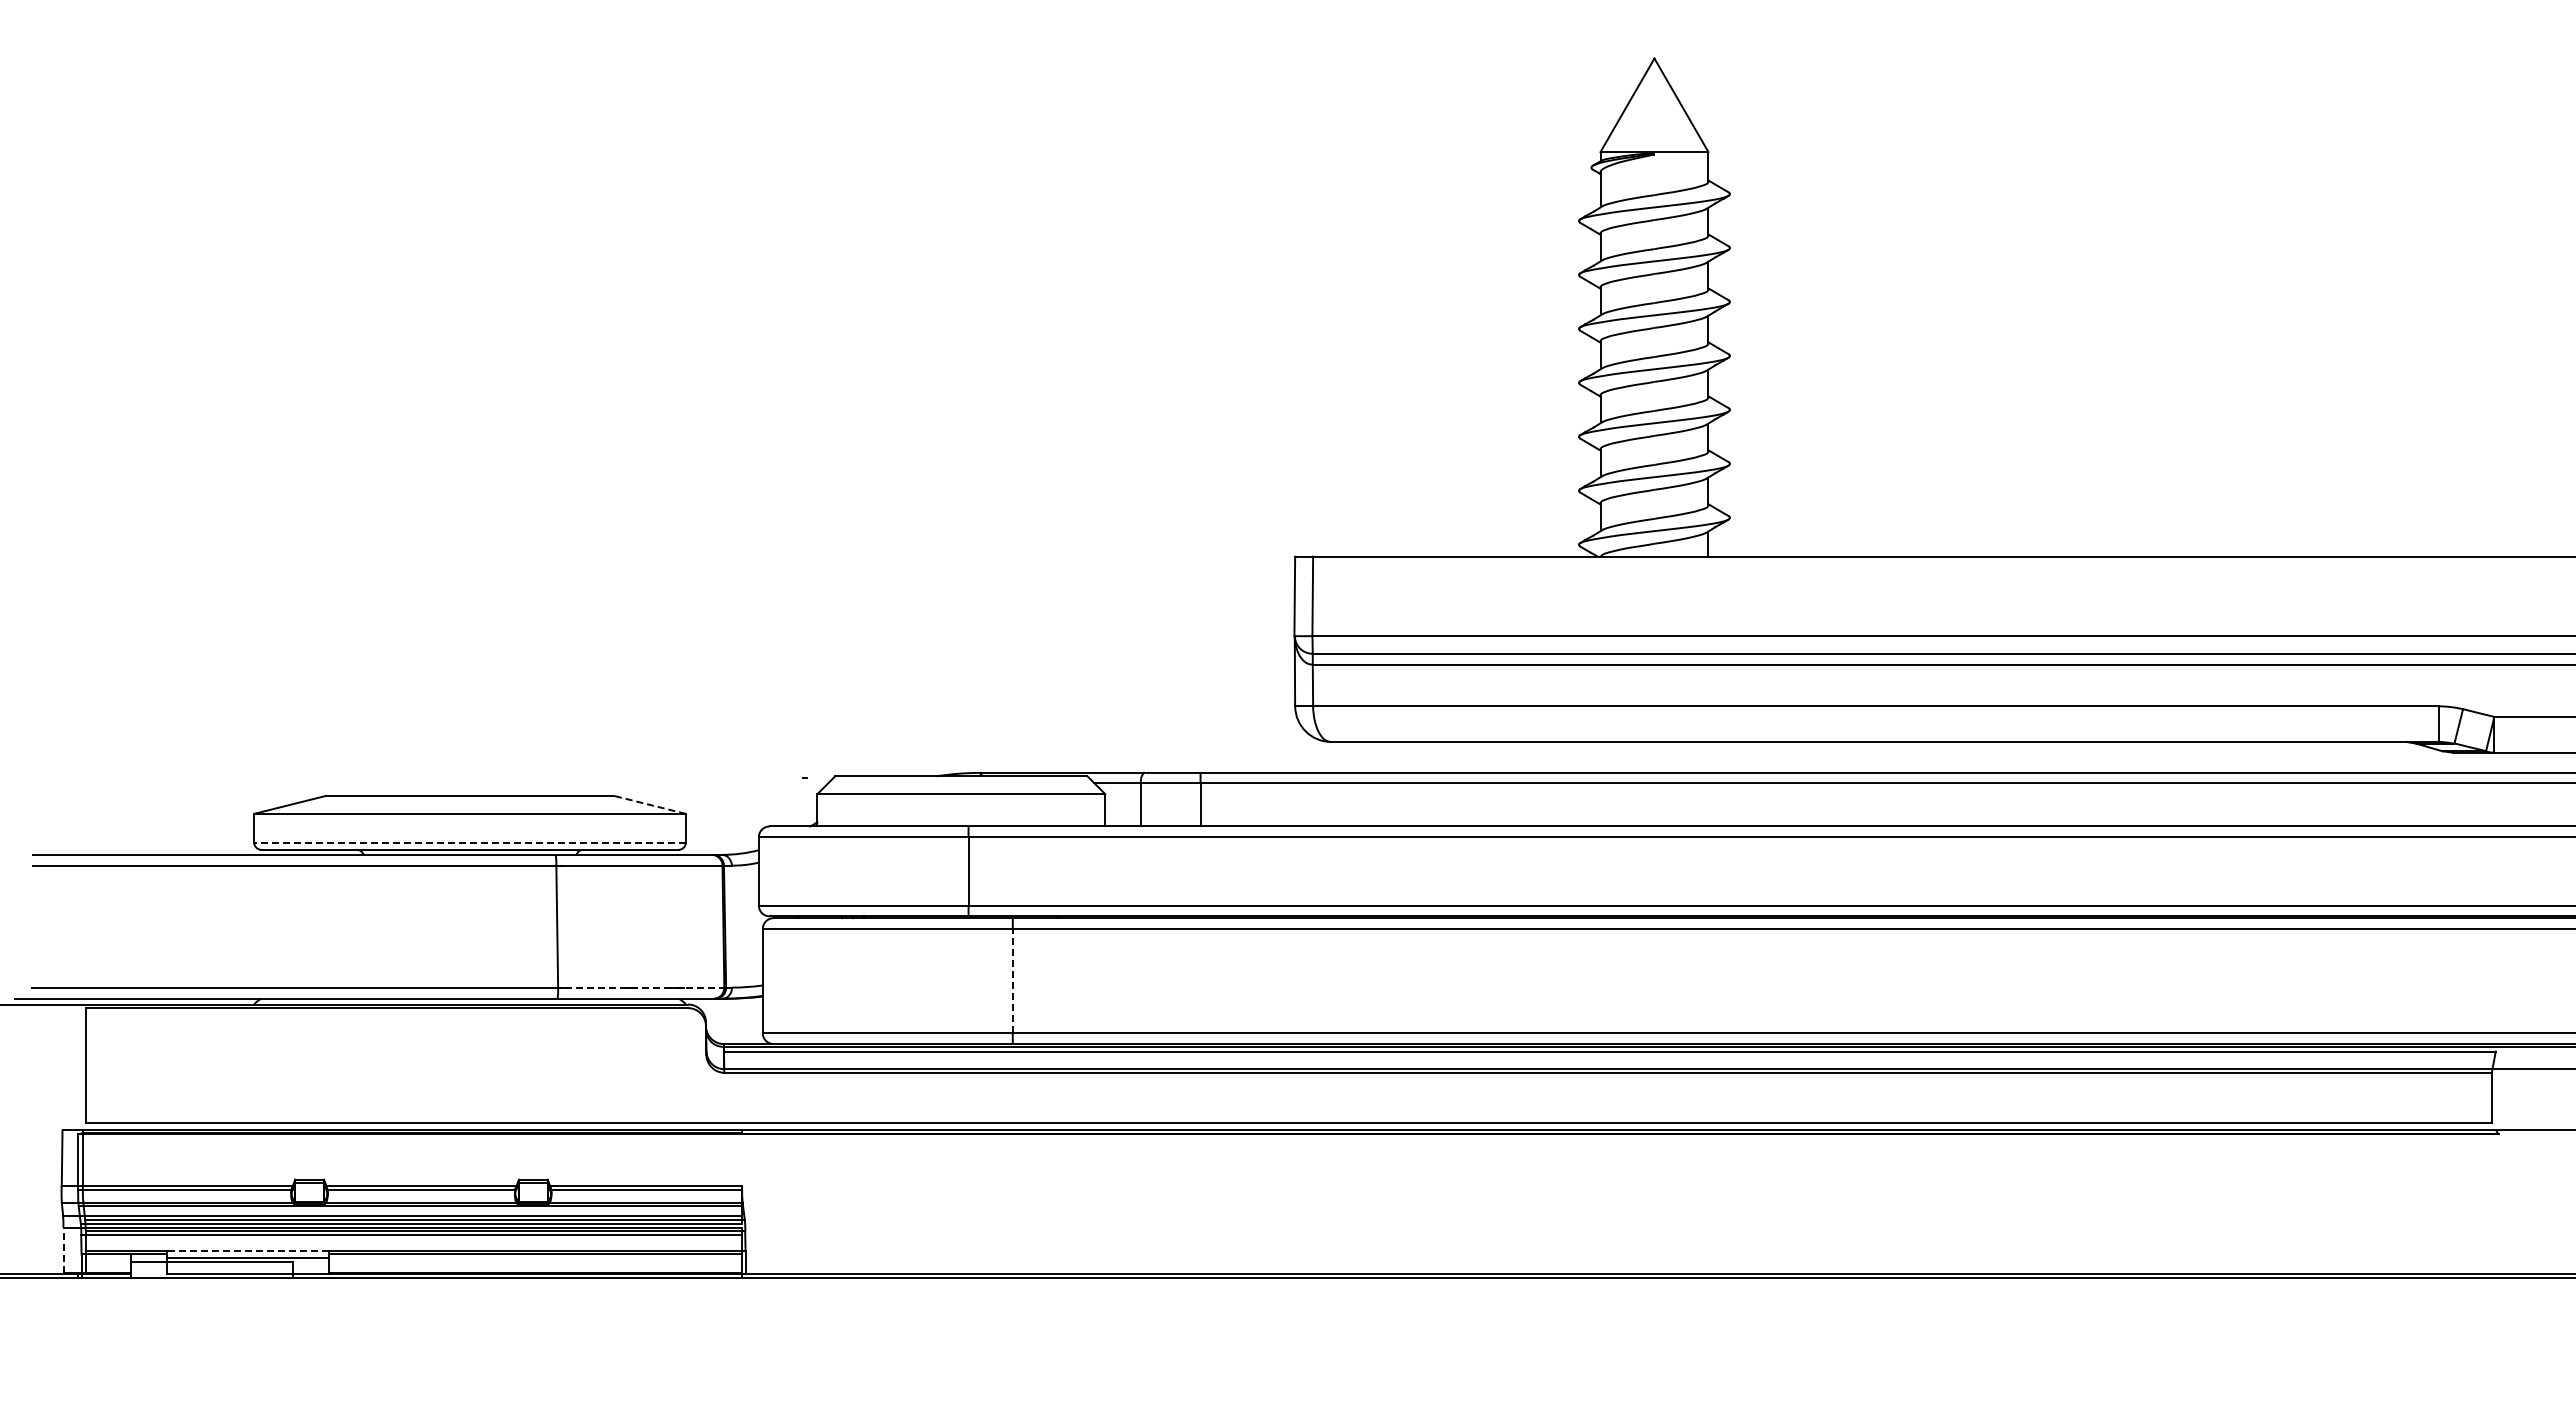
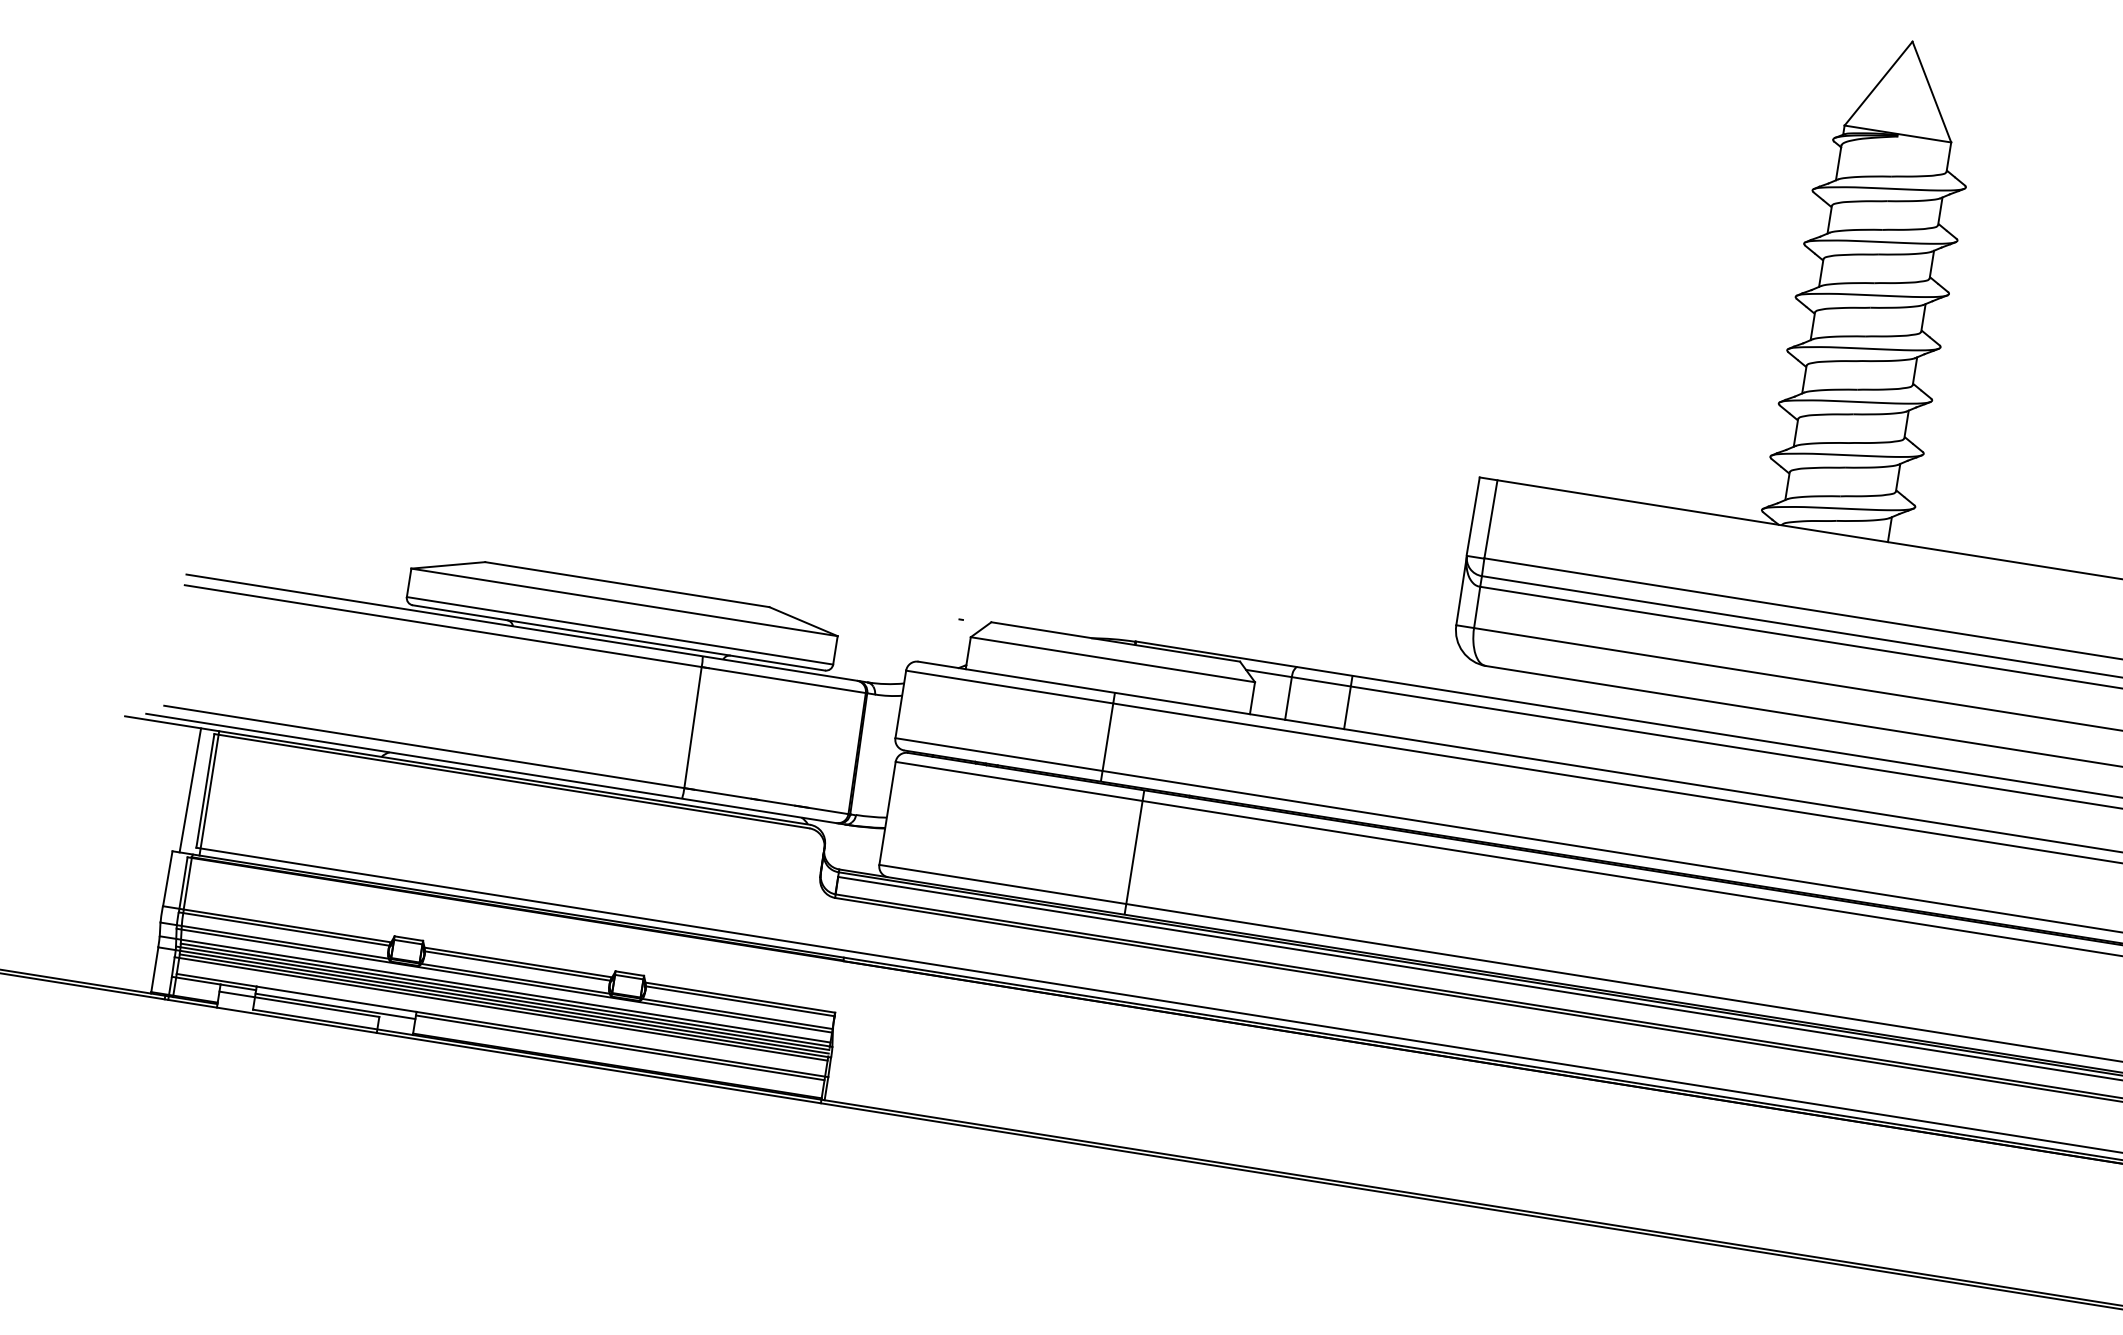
line: (649, 804) -> (803, 621), dashed -> solid
line: (470, 842) -> (620, 630), dashed -> solid
line: (1012, 980) -> (1134, 851), dashed -> solid
line: (642, 987) -> (767, 800), dashed -> solid
line: (70, 1067) -> (190, 790), added
line: (89, 1067) -> (209, 793), added
line: (63, 1250) -> (154, 970), dashed -> solid
line: (247, 1250) -> (336, 998), dashed -> solid

